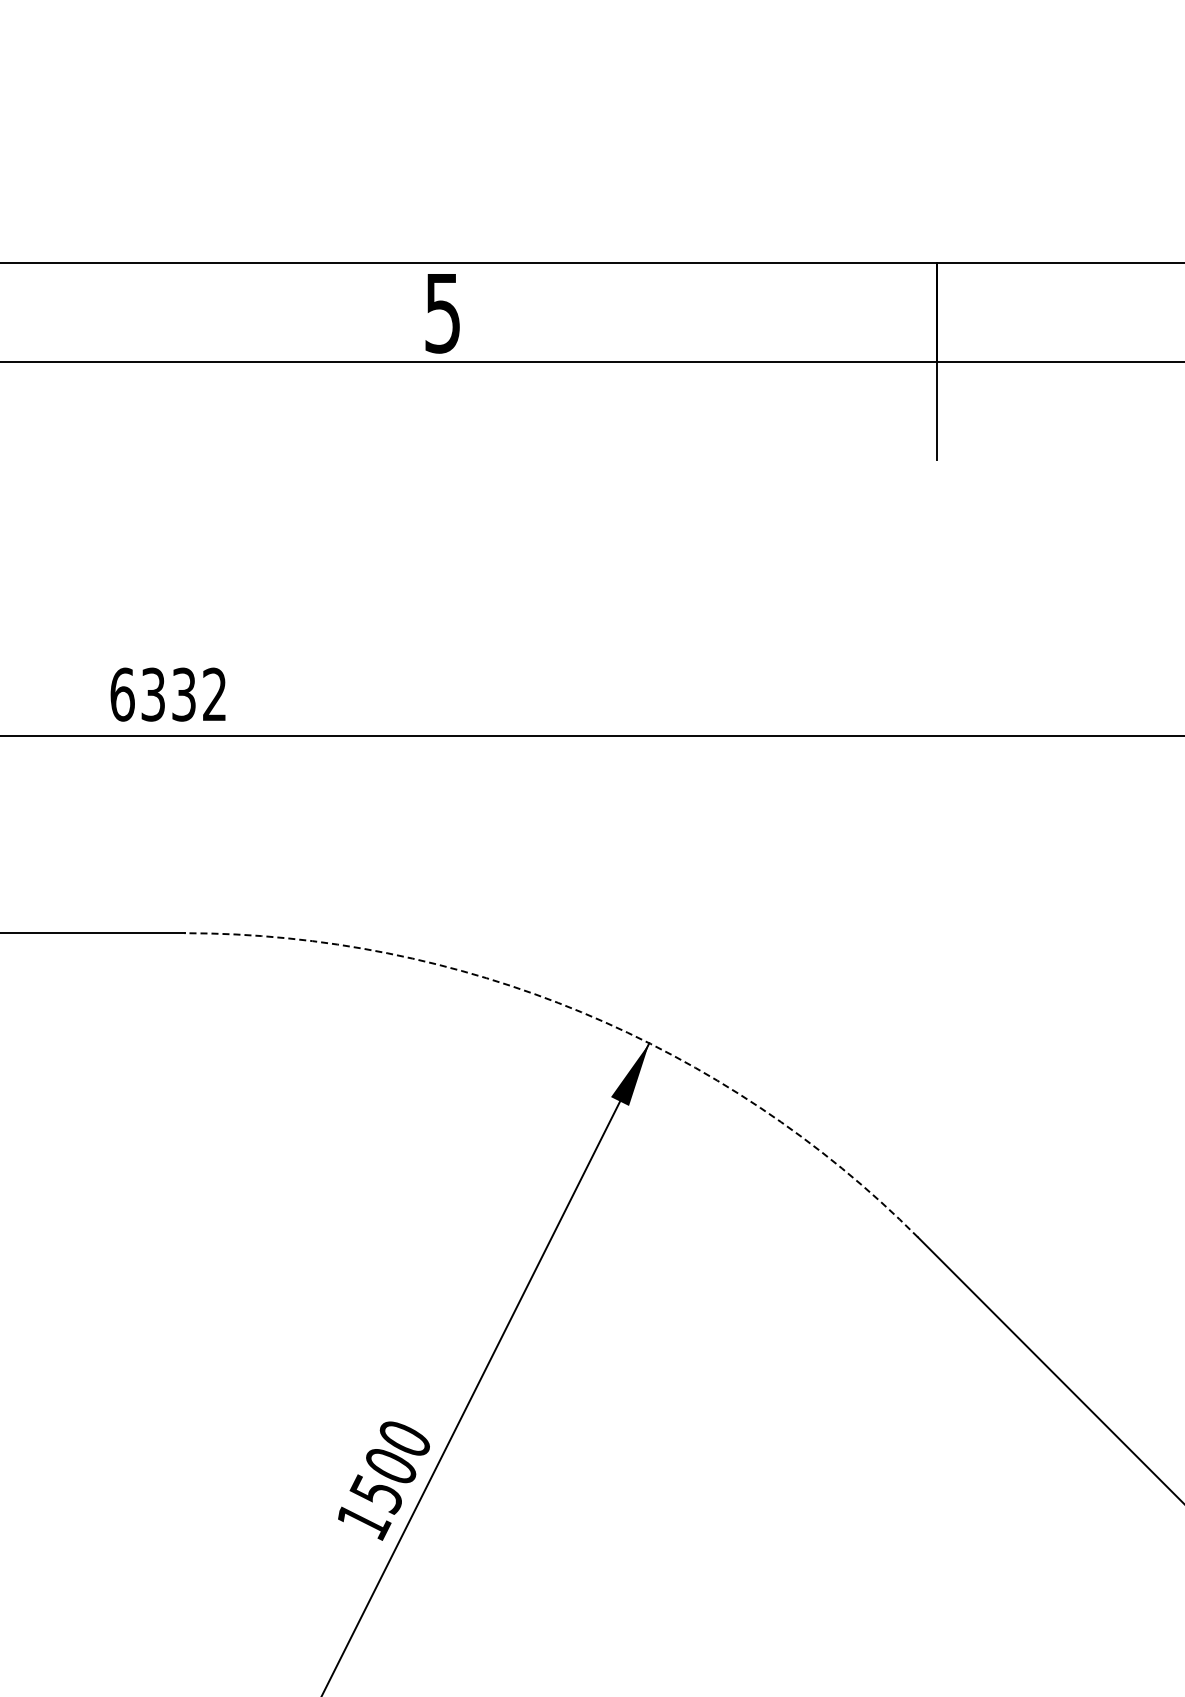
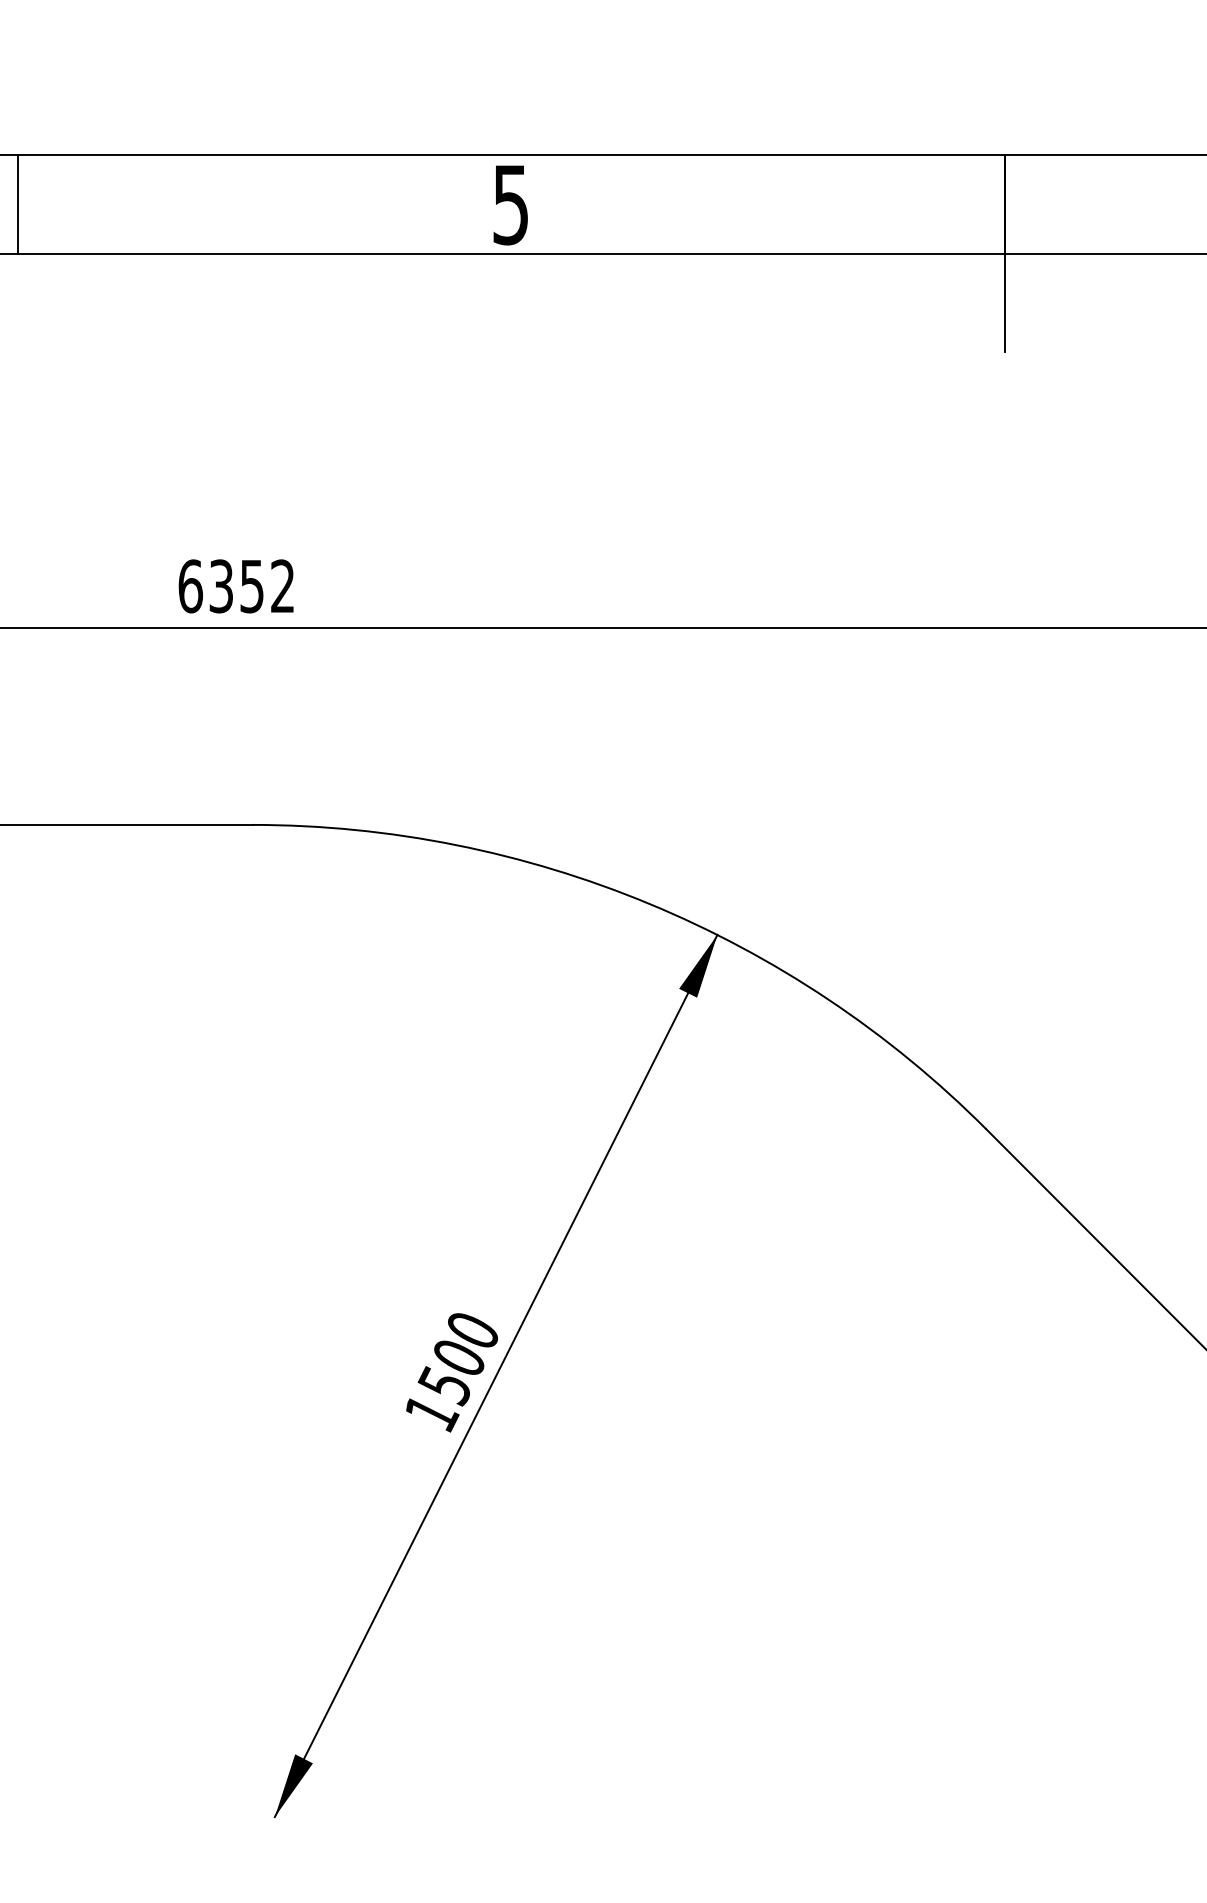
text: (183, 693) -> (251, 585), 6332 -> 6352
arc: (581, 1012) -> (649, 904), dashed -> solid

